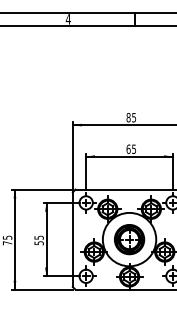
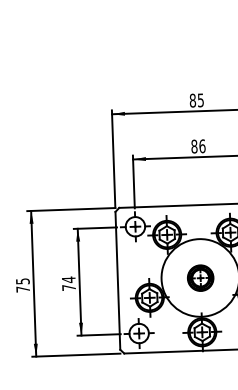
text: (131, 148) -> (198, 145), 65 -> 86
part: (129, 239) -> (200, 277), size x0.6
text: (38, 240) -> (67, 283), 55 -> 74

